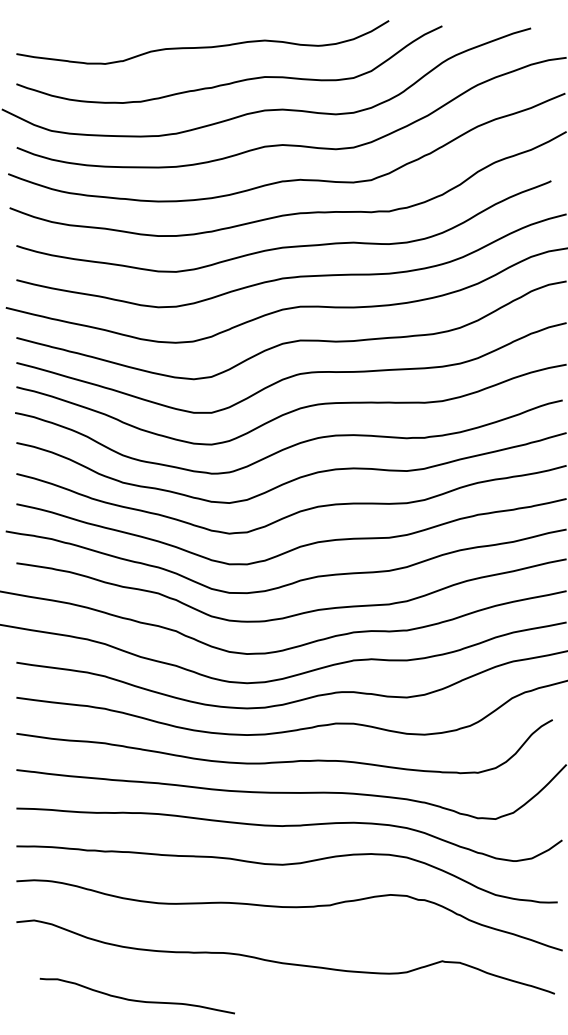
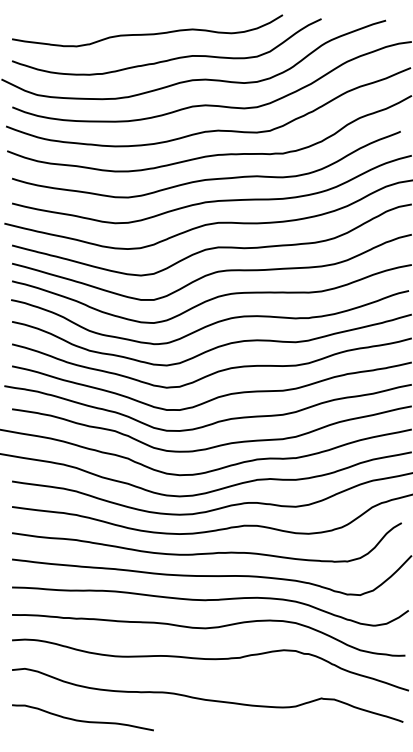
curve: (136, 999) -> (82, 720), moved

